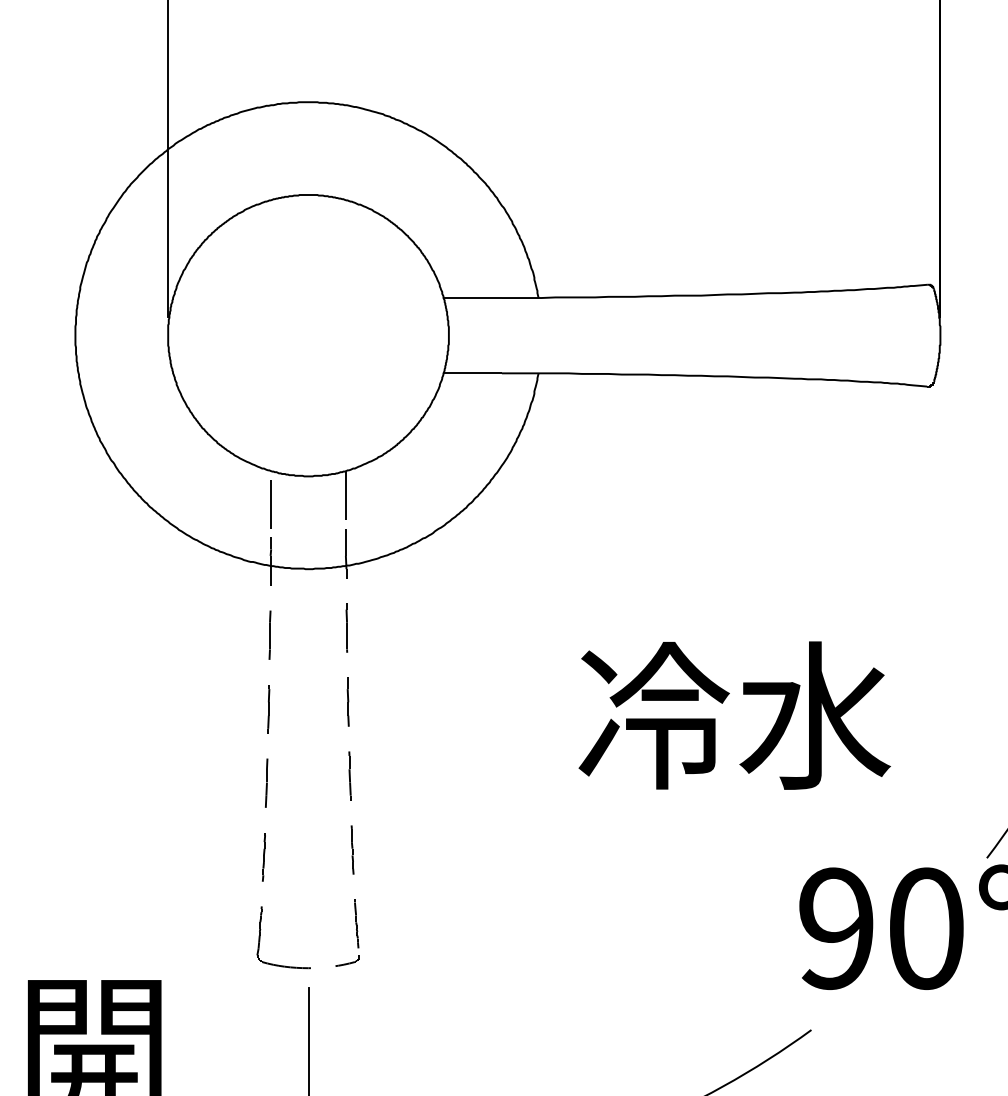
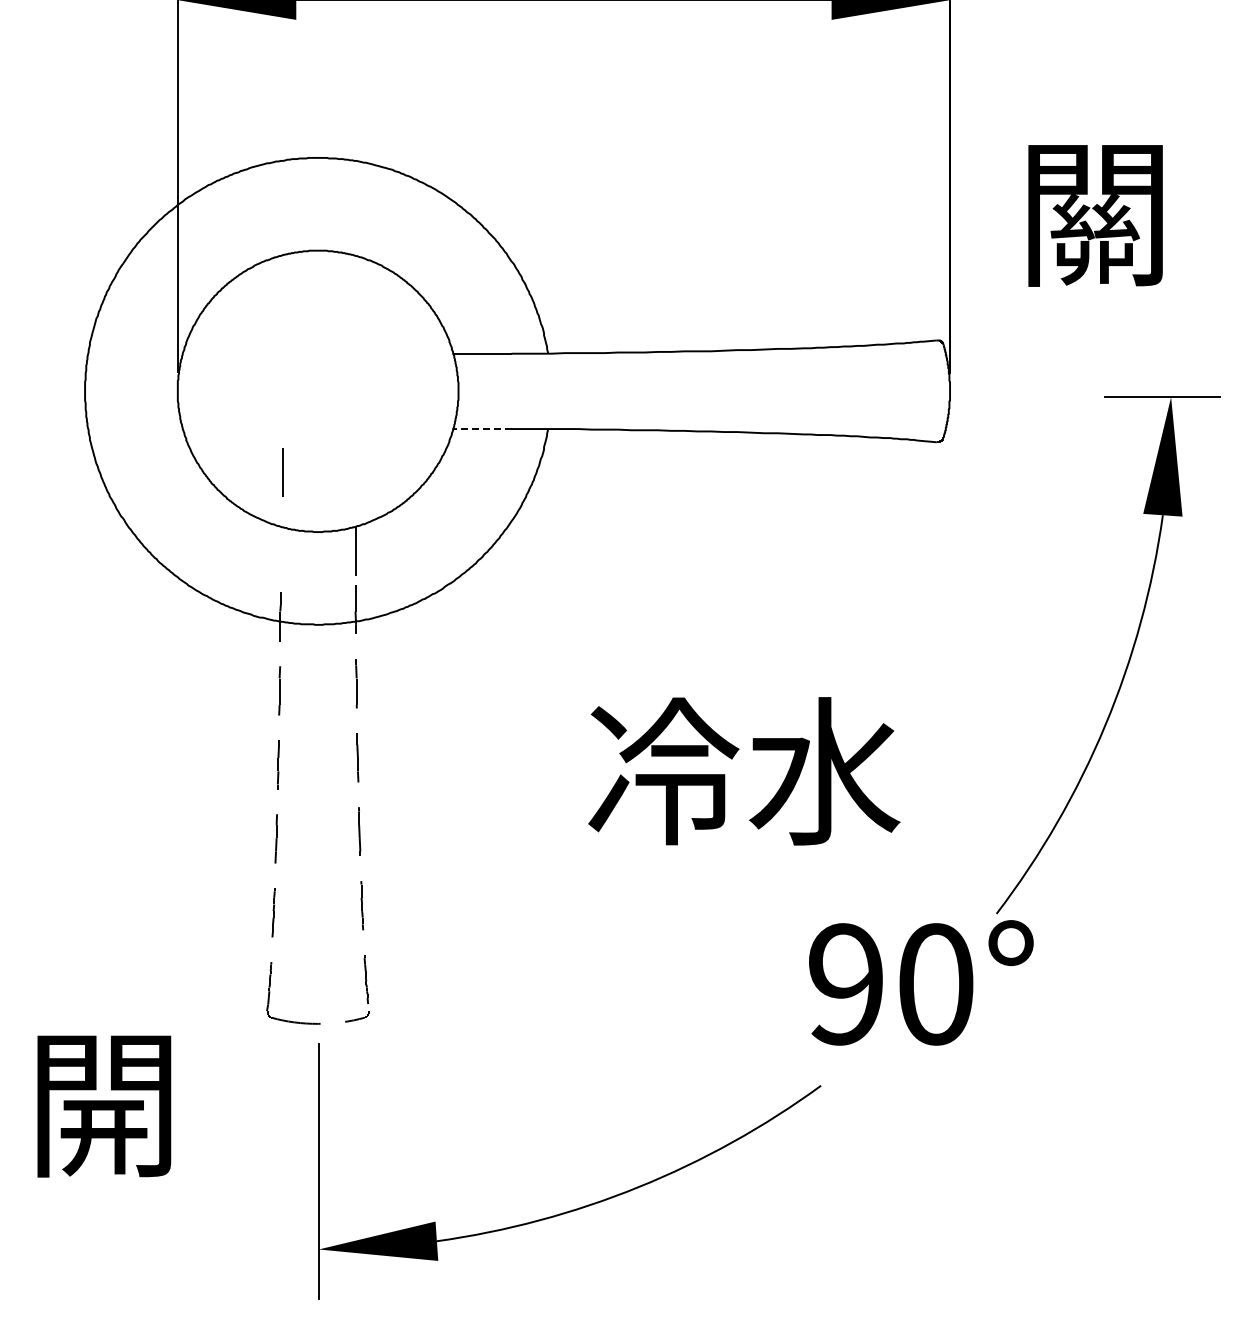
line: (472, 373) -> (482, 429), solid -> dashed
line: (270, 504) -> (282, 472), moved

